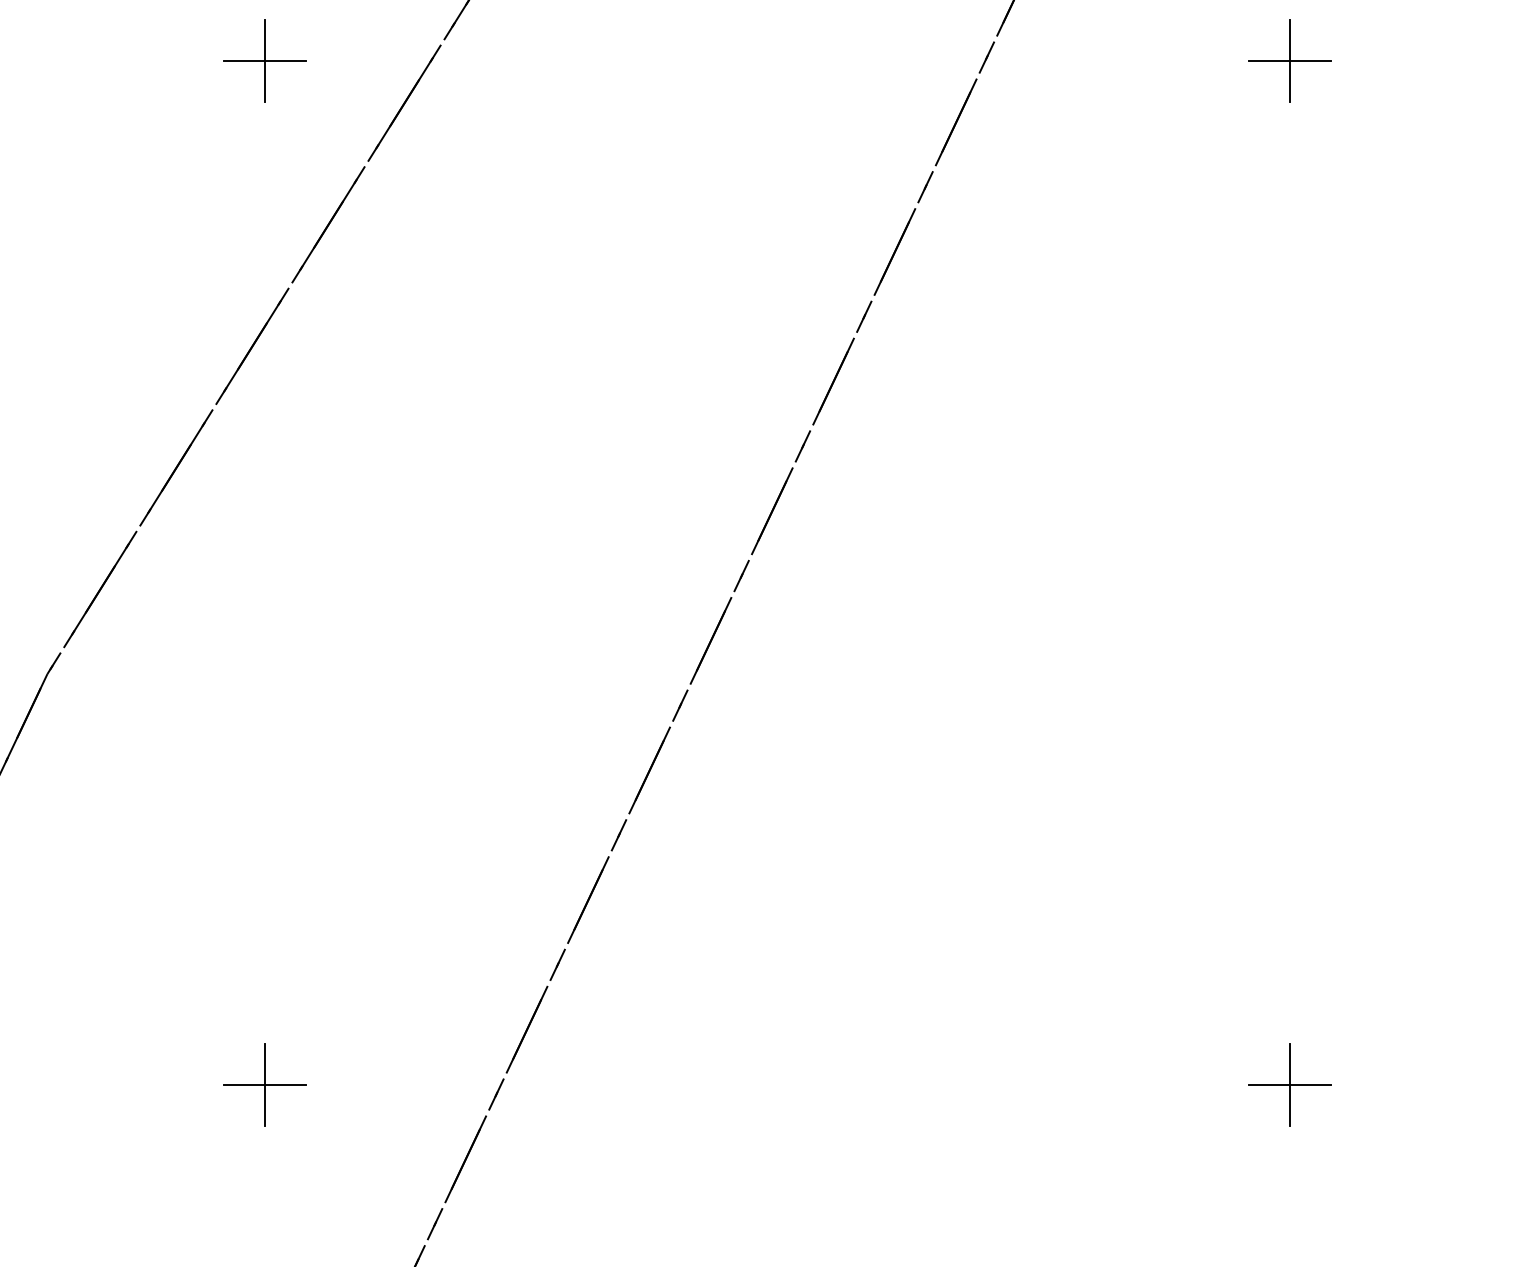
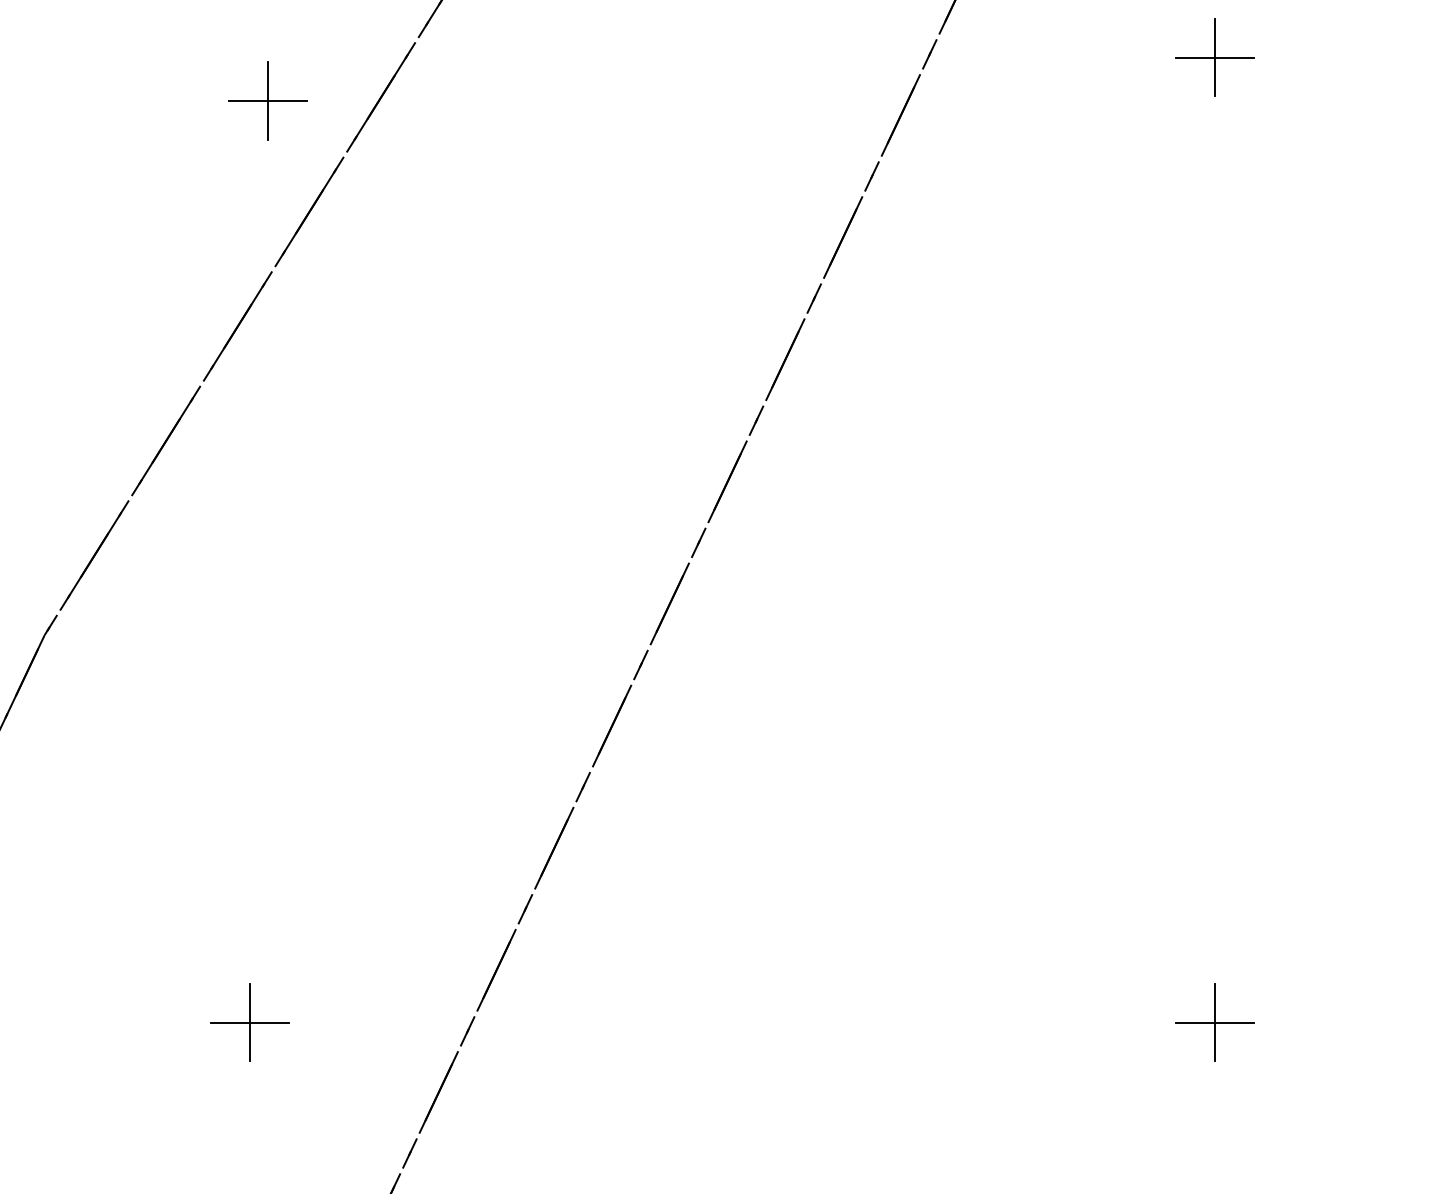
part: (264, 60) -> (267, 100), moved

